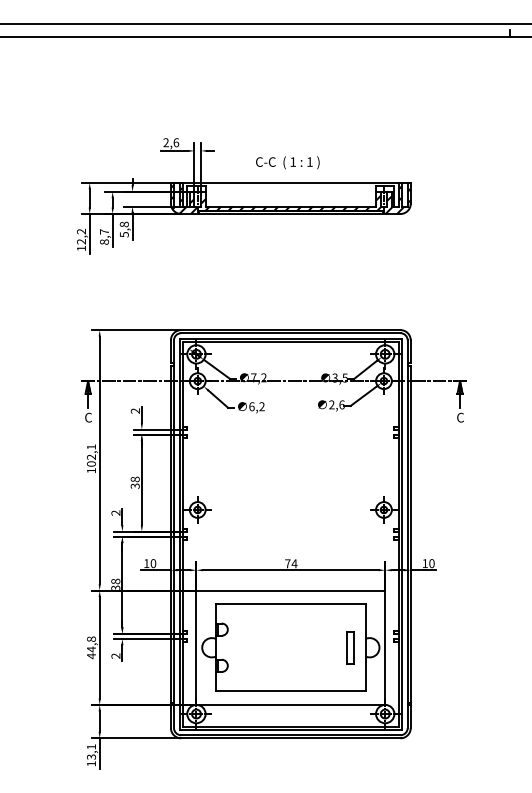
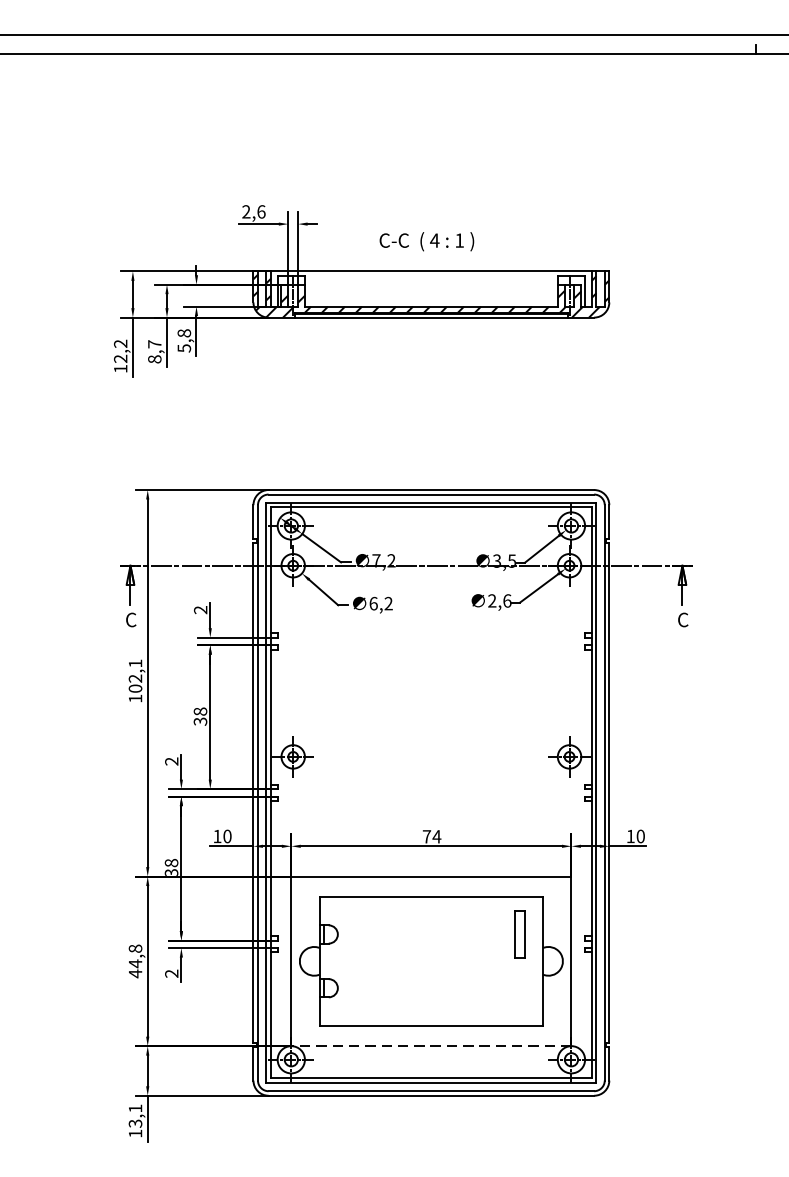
text: (293, 161) -> (435, 239), 1 -> 4
part: (350, 647) -> (519, 934), moved
line: (290, 704) -> (430, 1045), solid -> dashed

